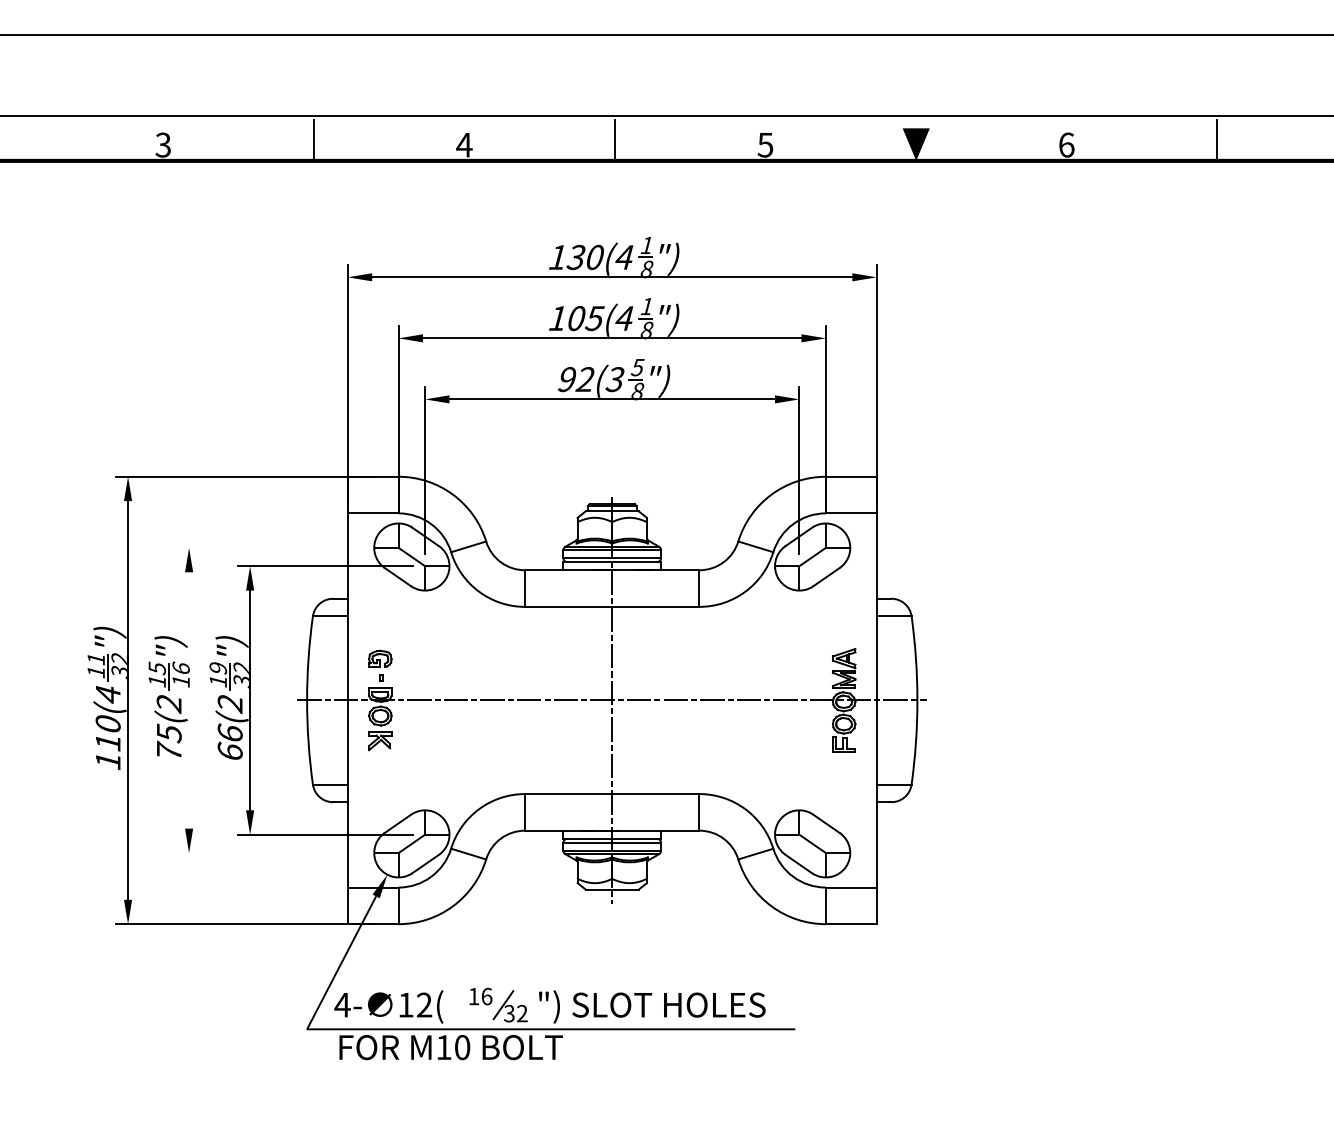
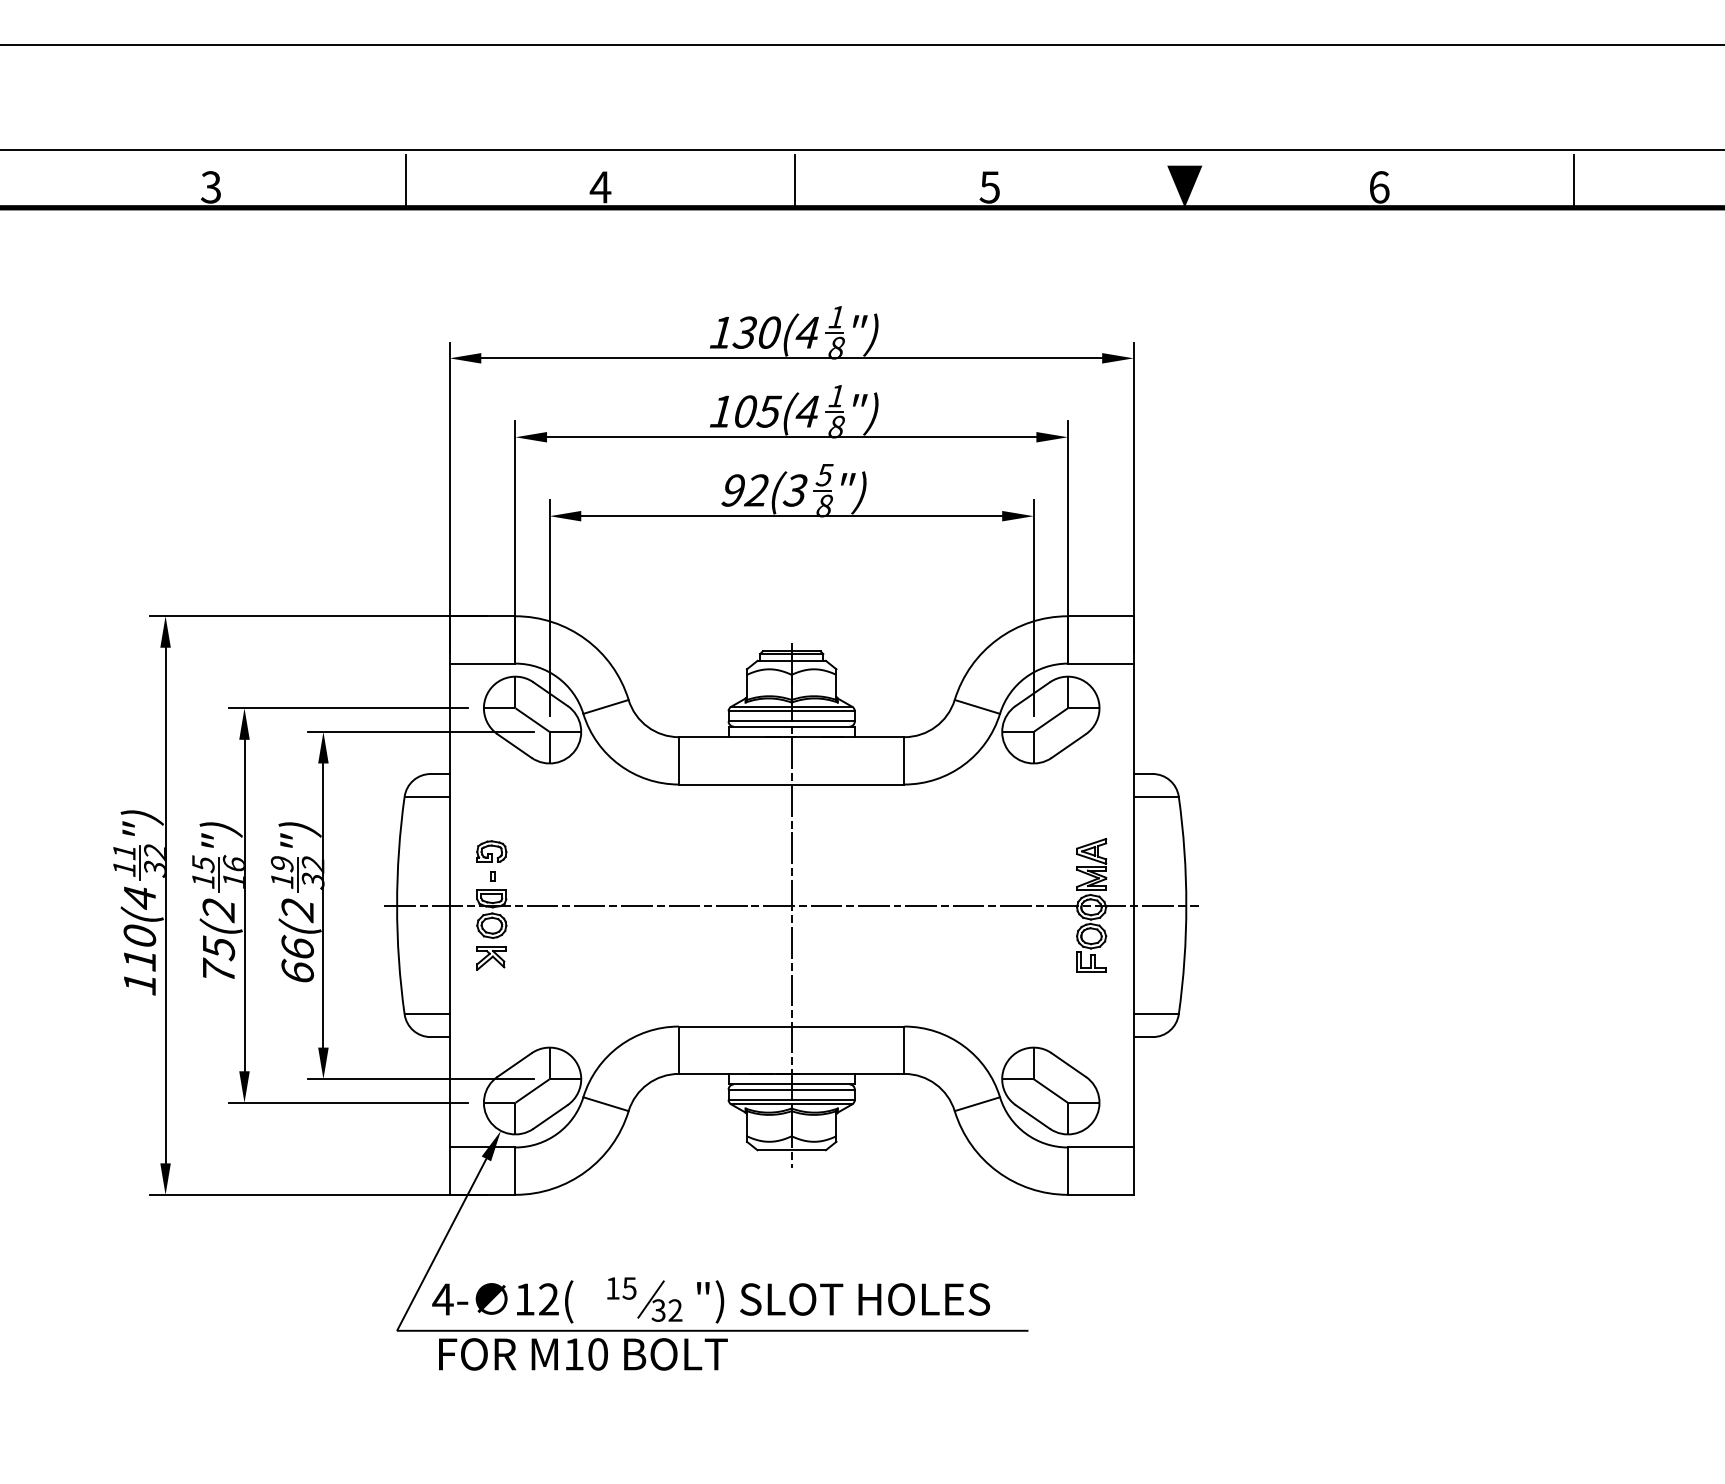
line: (269, 548) -> (348, 708), added
line: (189, 700) -> (244, 905), added
line: (269, 852) -> (348, 1102), added
text: (486, 996) -> (629, 1288), 16 -> 15

